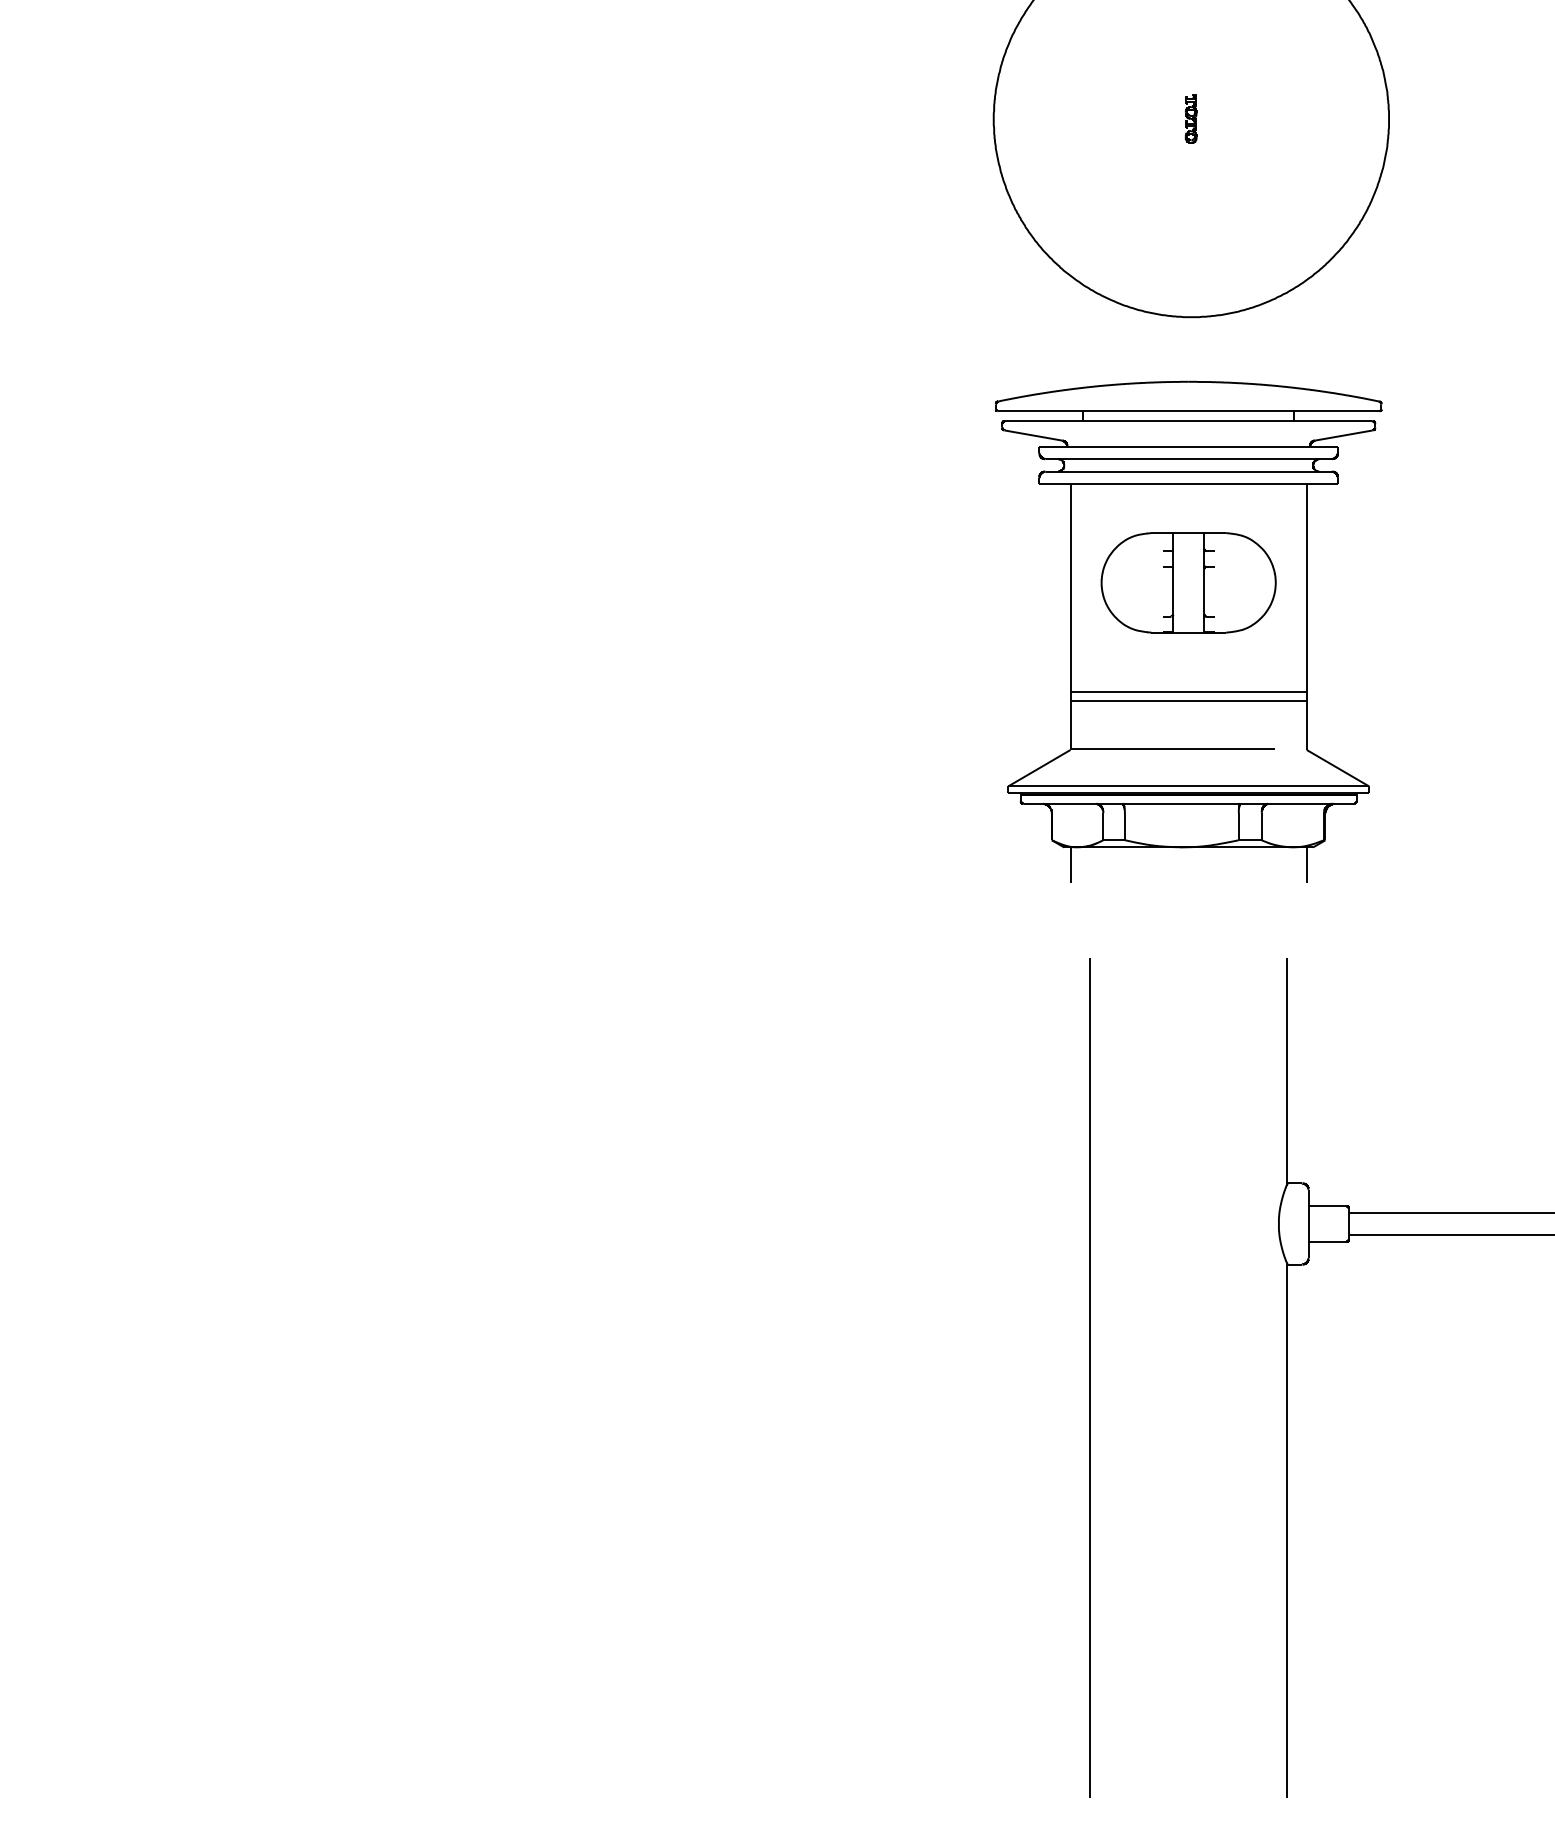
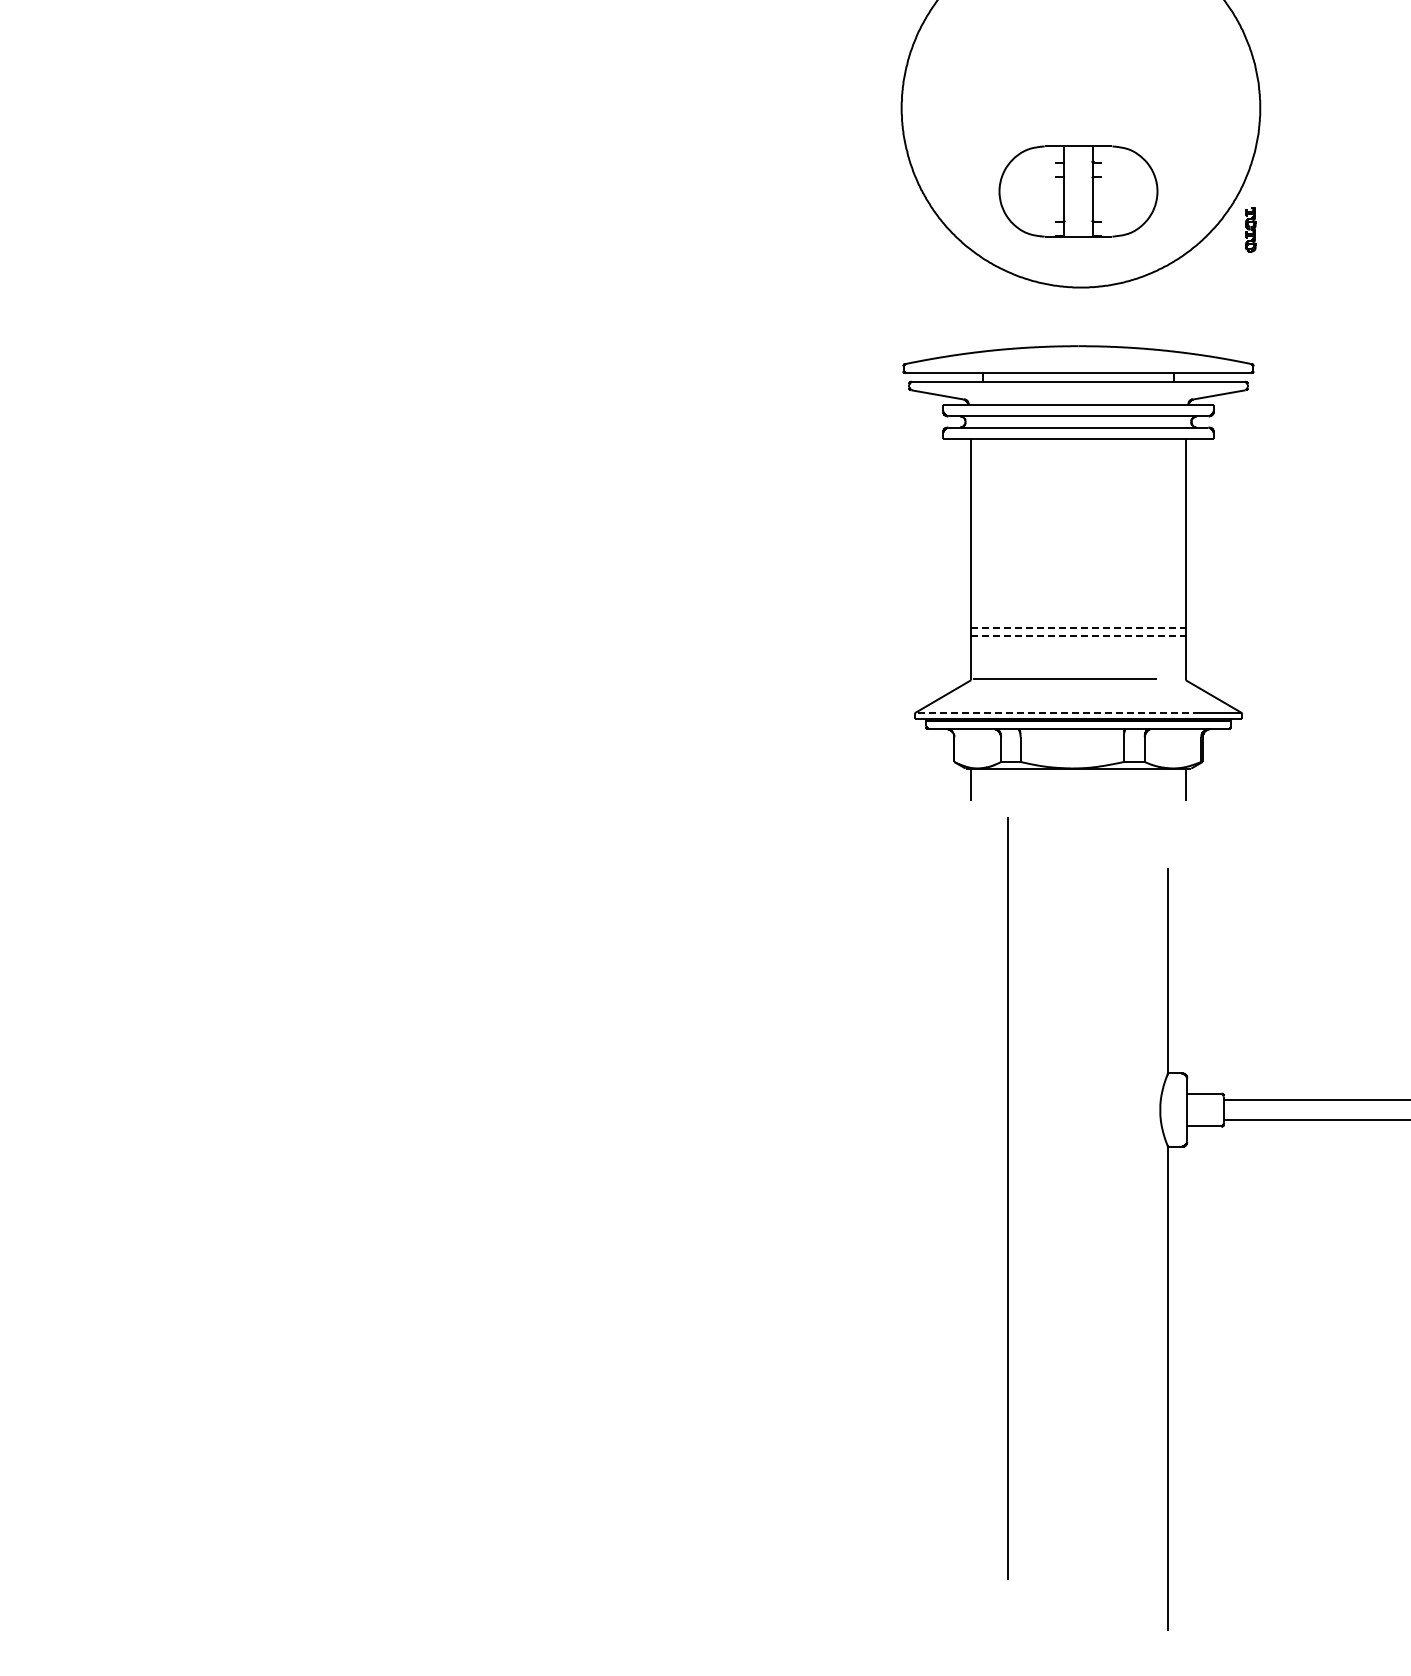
part: (1190, 118) -> (1250, 229), moved
part: (1188, 582) -> (1078, 191), moved
line: (1188, 691) -> (1078, 627), solid -> dashed
line: (1188, 700) -> (1078, 635), solid -> dashed
line: (1164, 786) -> (1056, 713), solid -> dashed
line: (1089, 1377) -> (1007, 1198), moved

